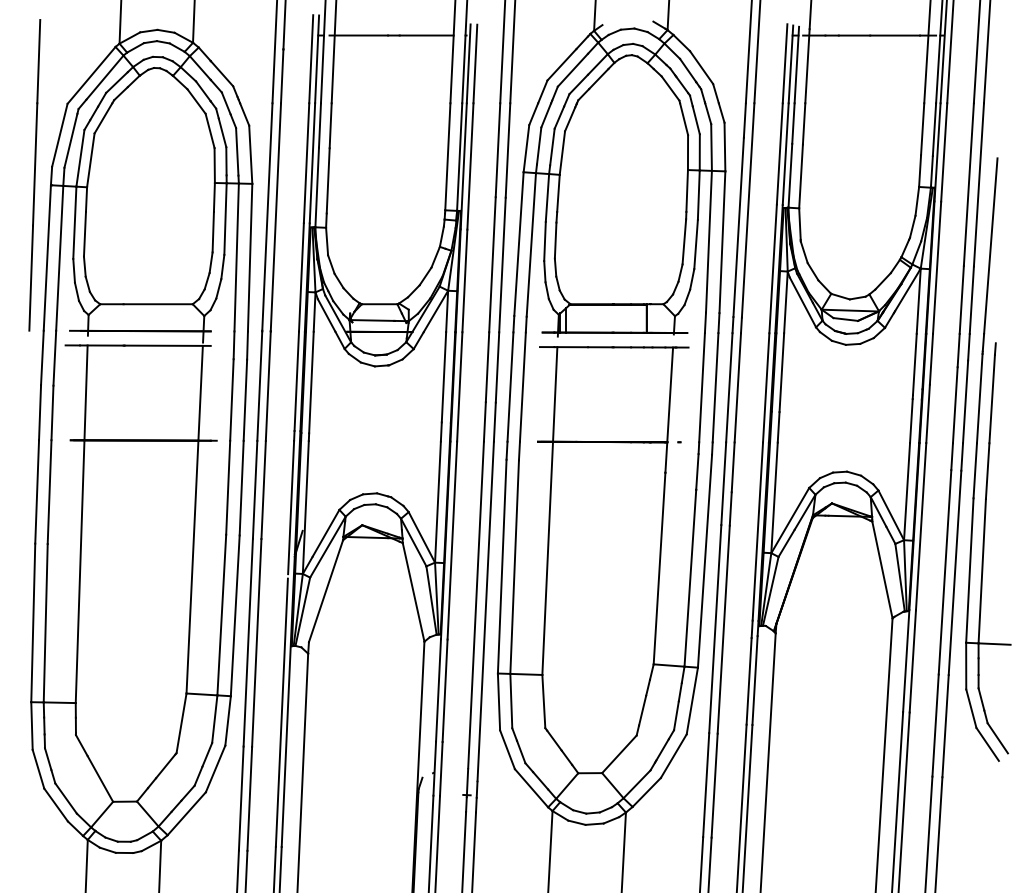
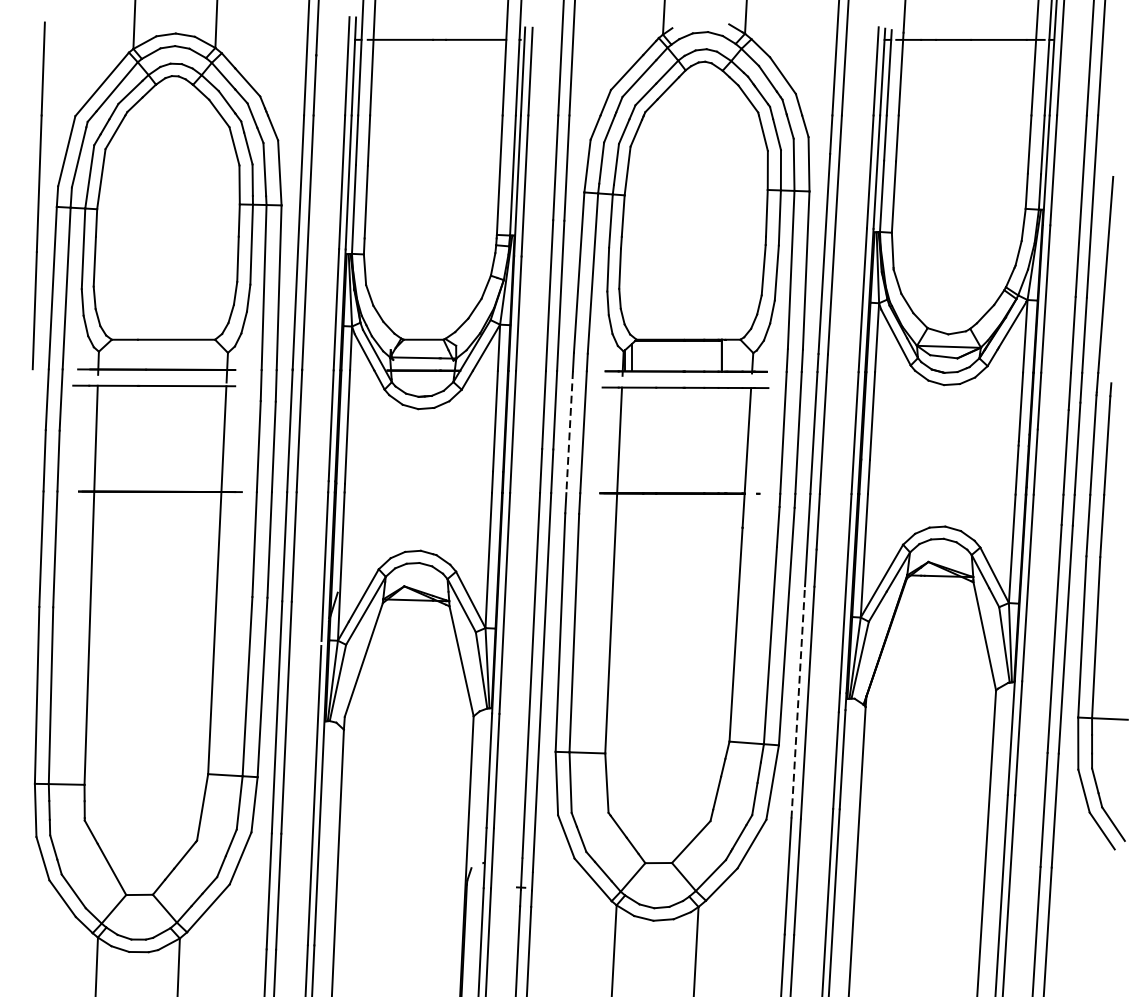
line: (510, 387) -> (569, 432), solid -> dashed
line: (715, 628) -> (798, 701), solid -> dashed

